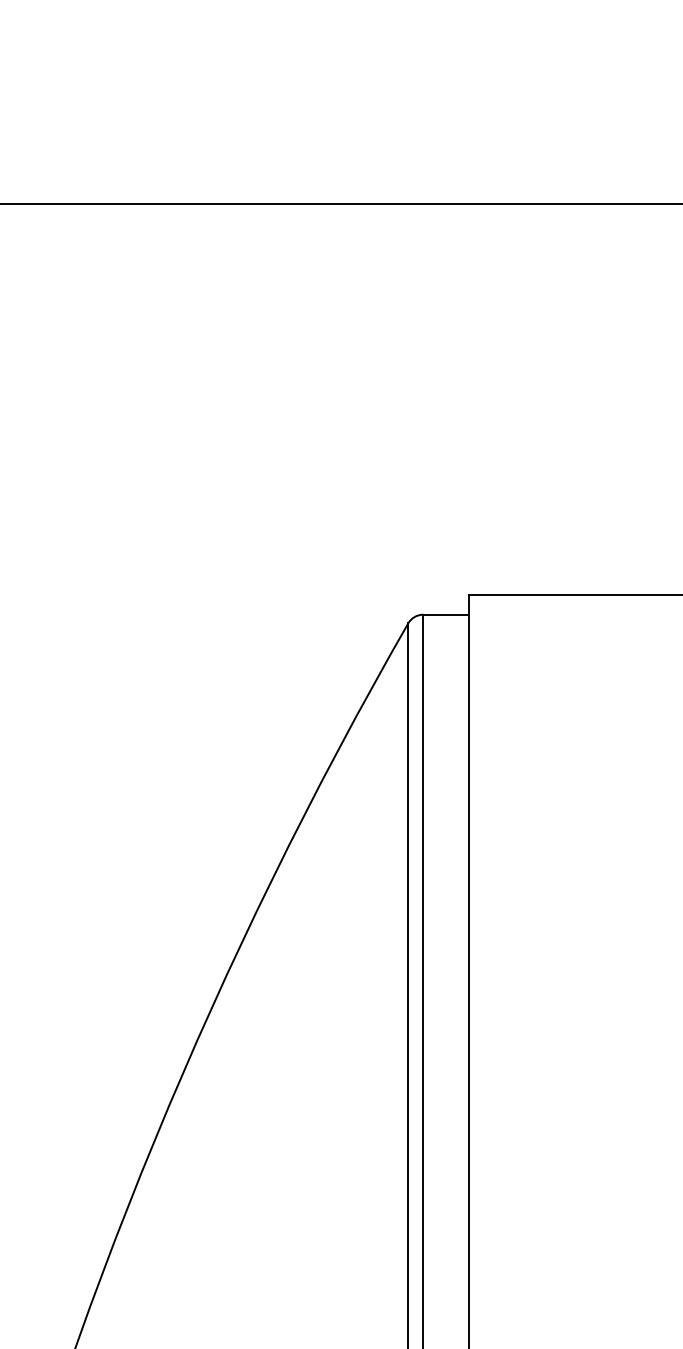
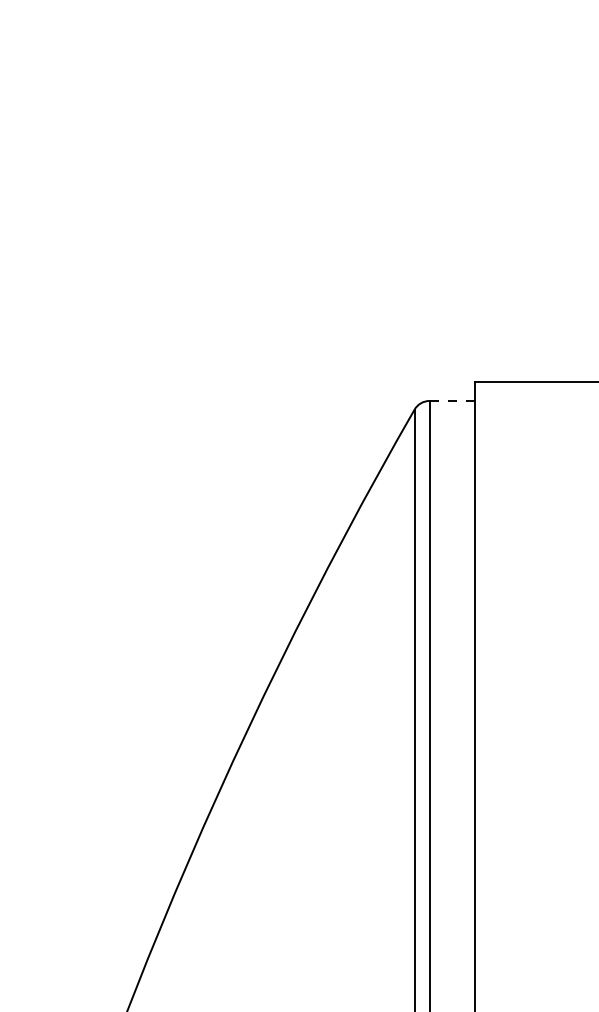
line: (446, 614) -> (452, 400), solid -> dashed

